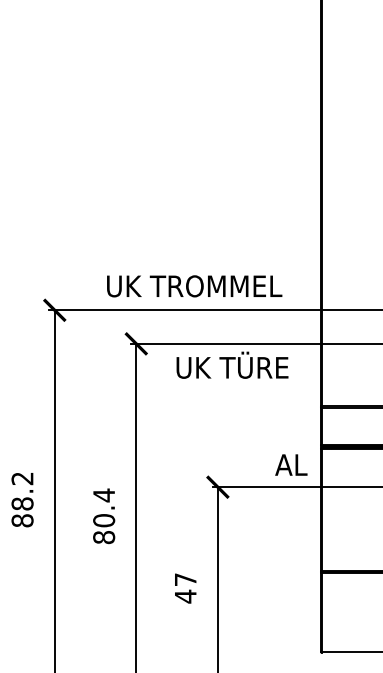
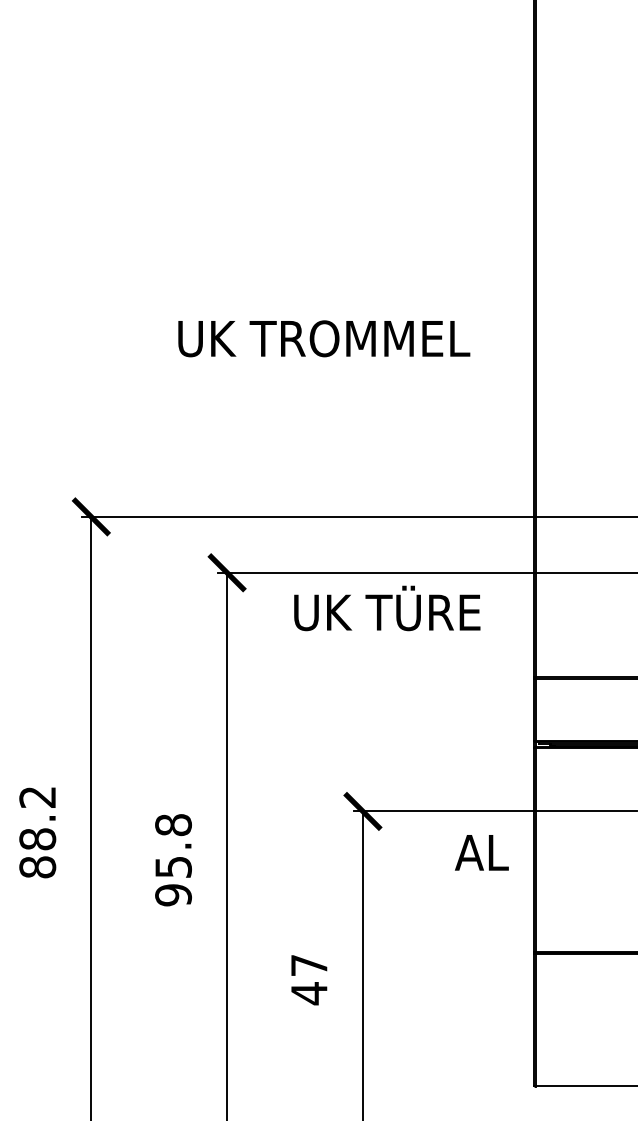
text: (194, 286) -> (323, 339), moved
text: (291, 464) -> (482, 851), moved
text: (104, 516) -> (174, 860), 80.4 -> 95.8

